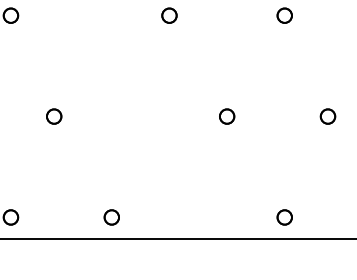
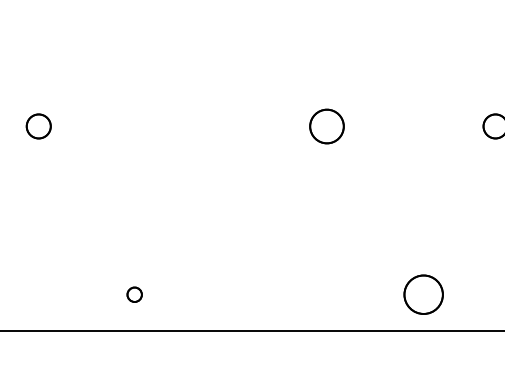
part: (227, 116) -> (327, 126), size x1.4
part: (111, 217) -> (134, 294), size x0.6
part: (284, 217) -> (422, 294), size x1.6

